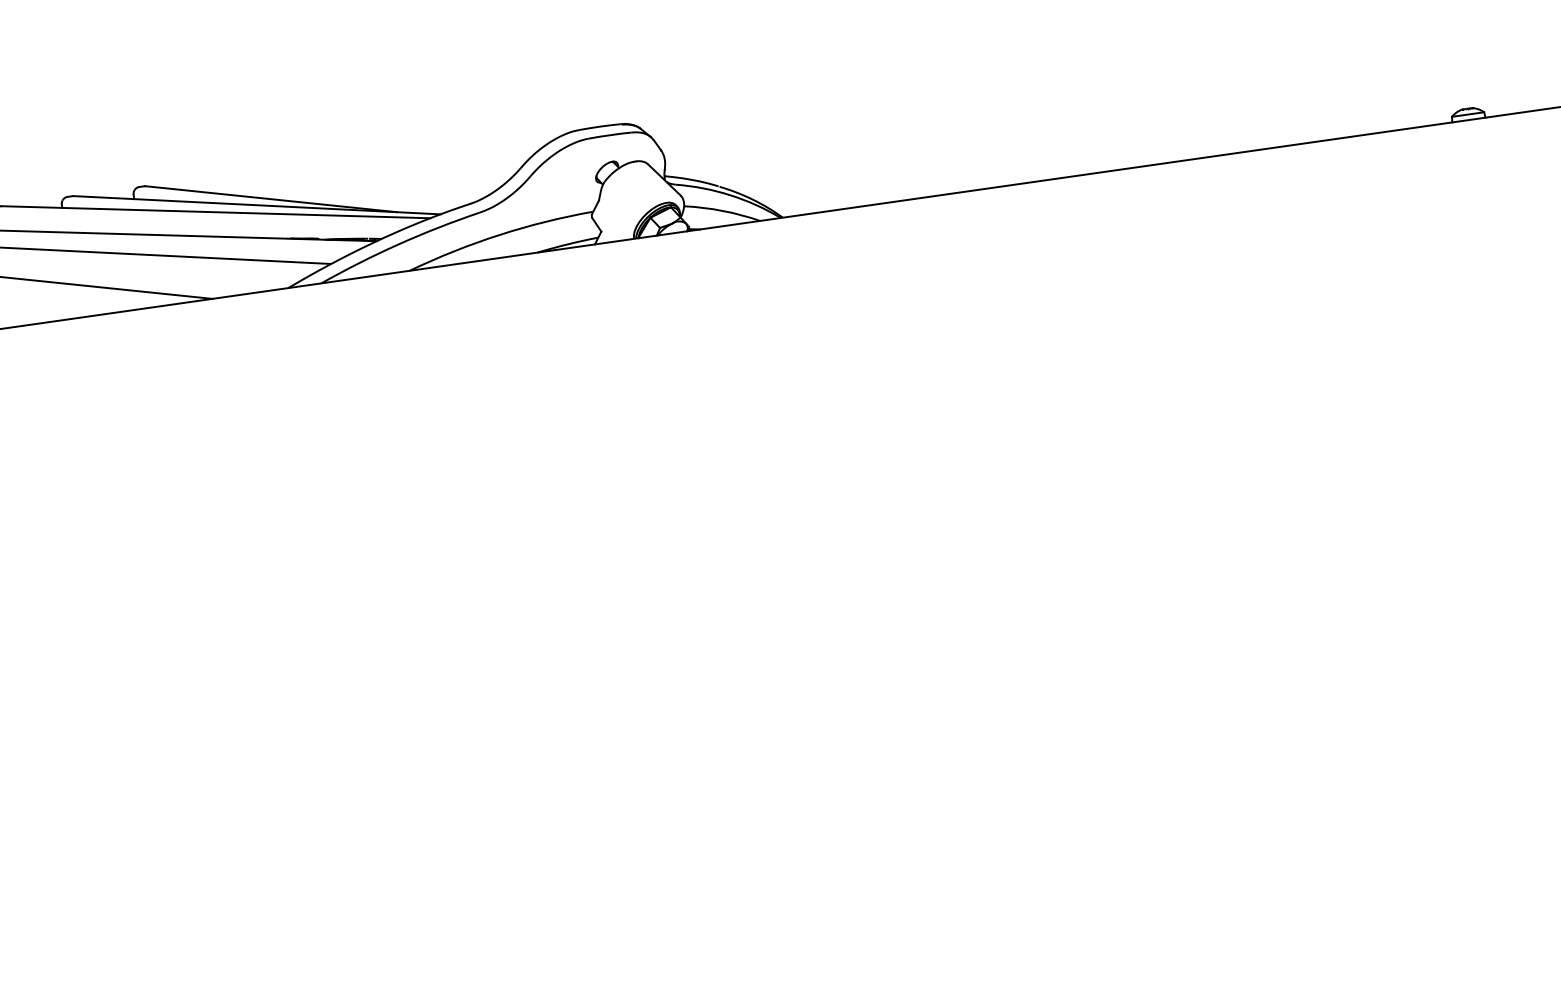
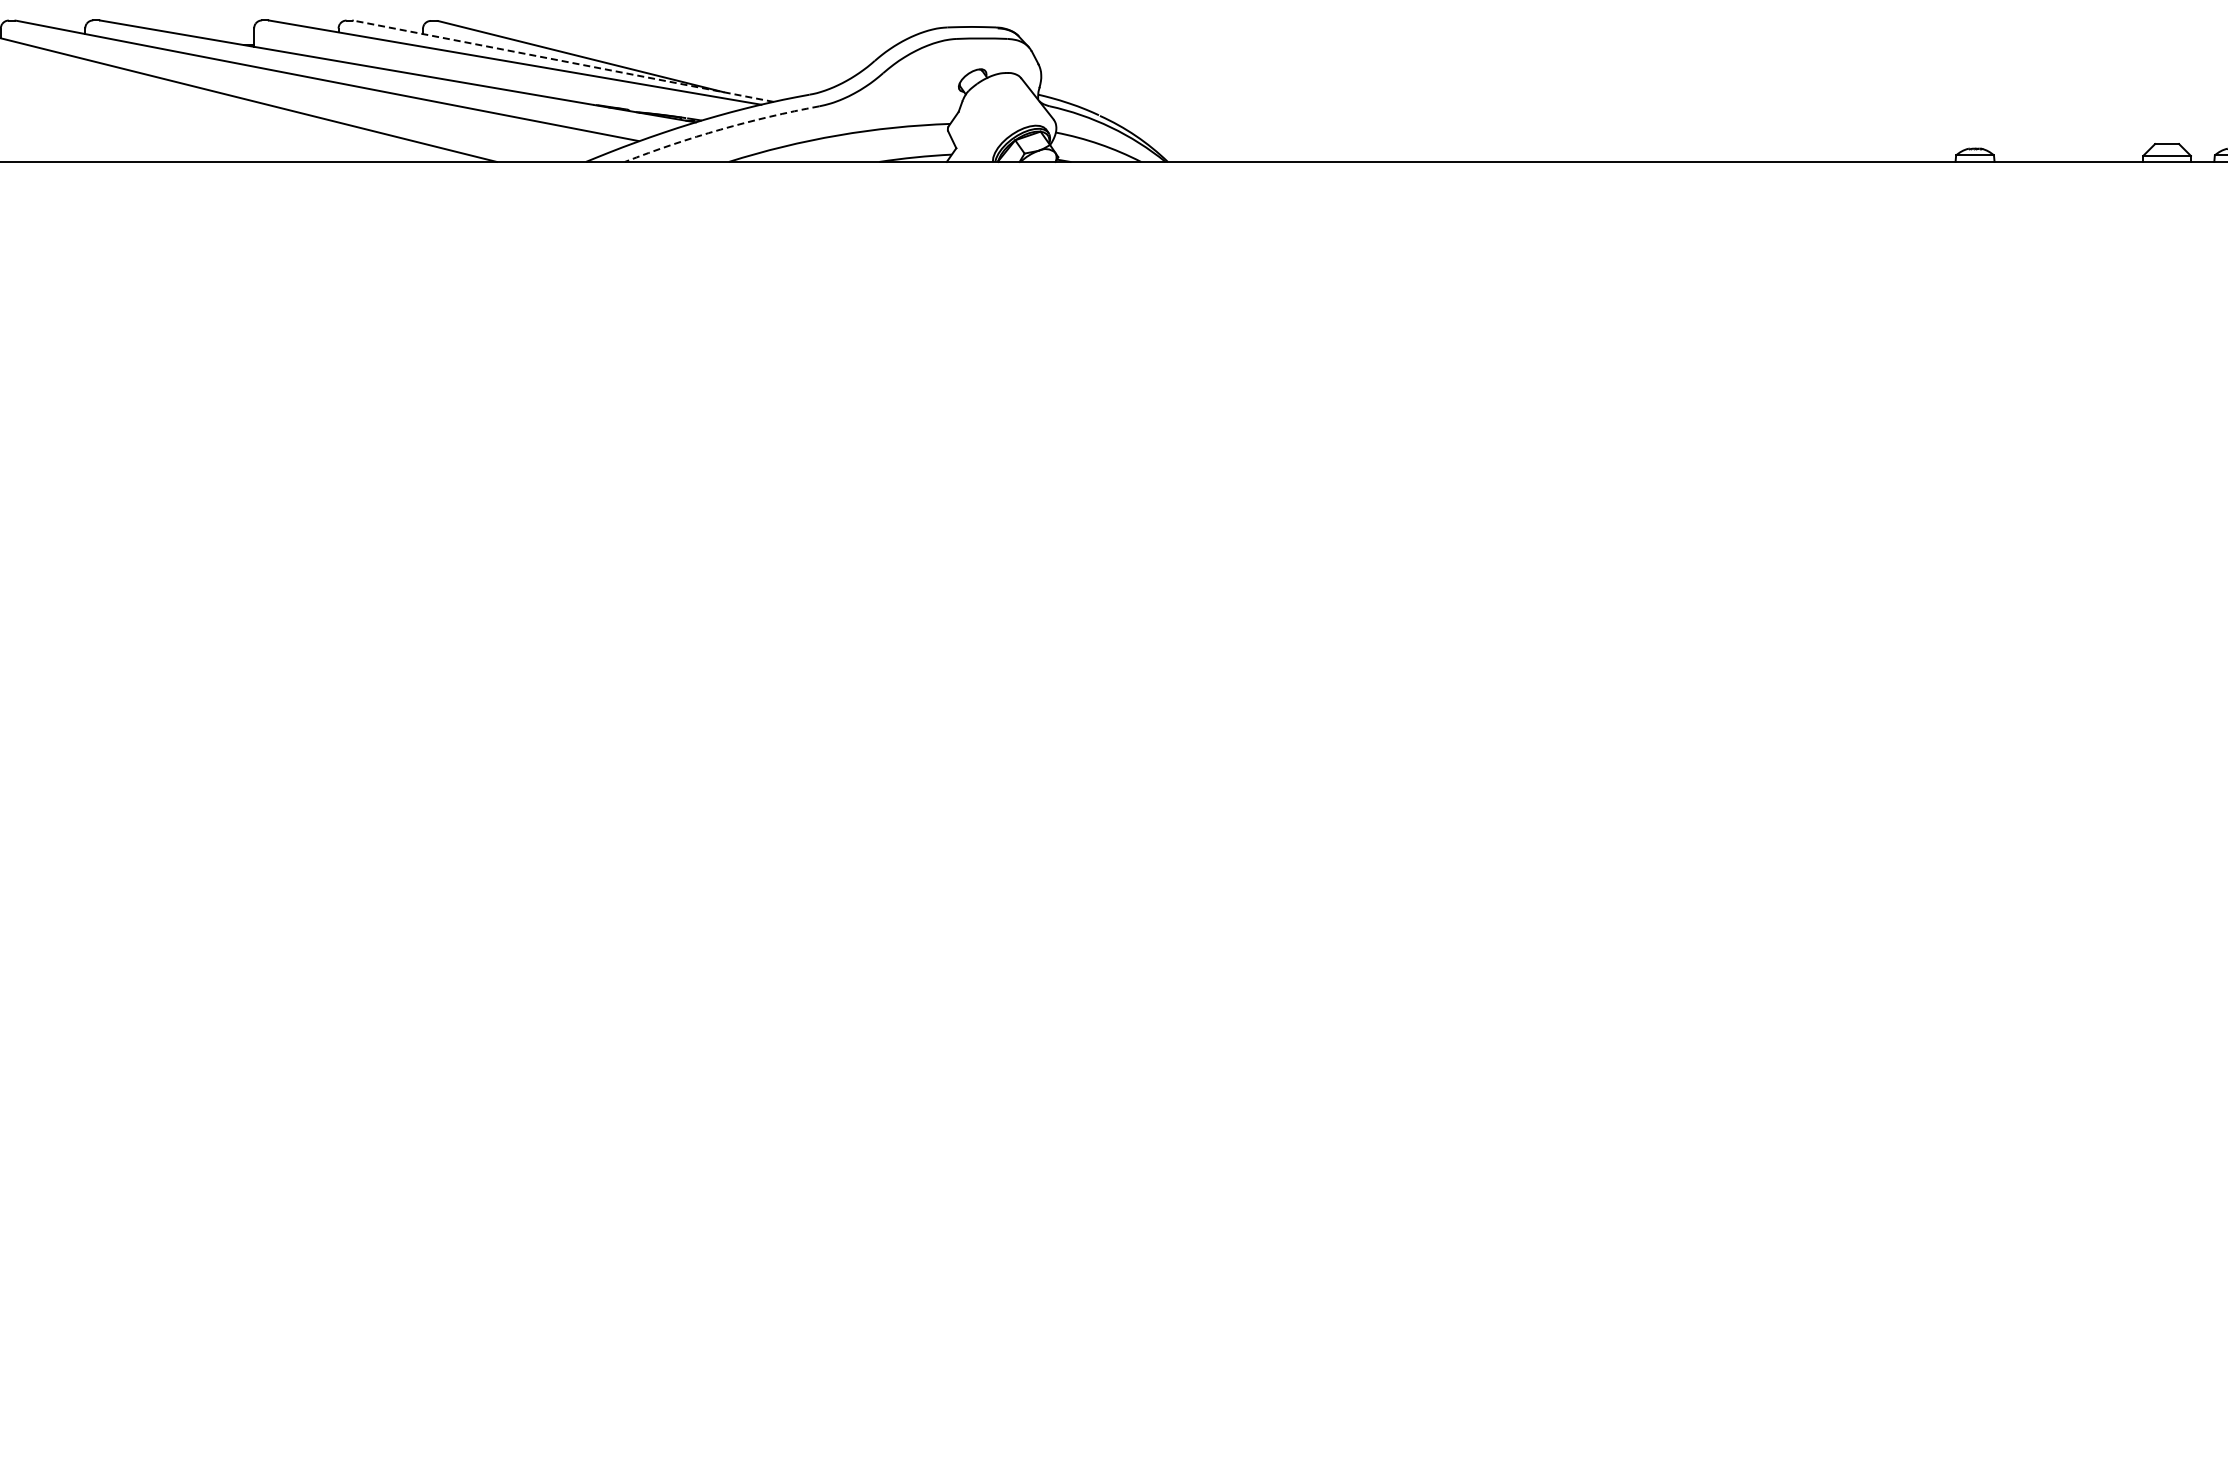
line: (256, 205) -> (563, 61), solid -> dashed
arc: (398, 244) -> (720, 129), solid -> dashed

